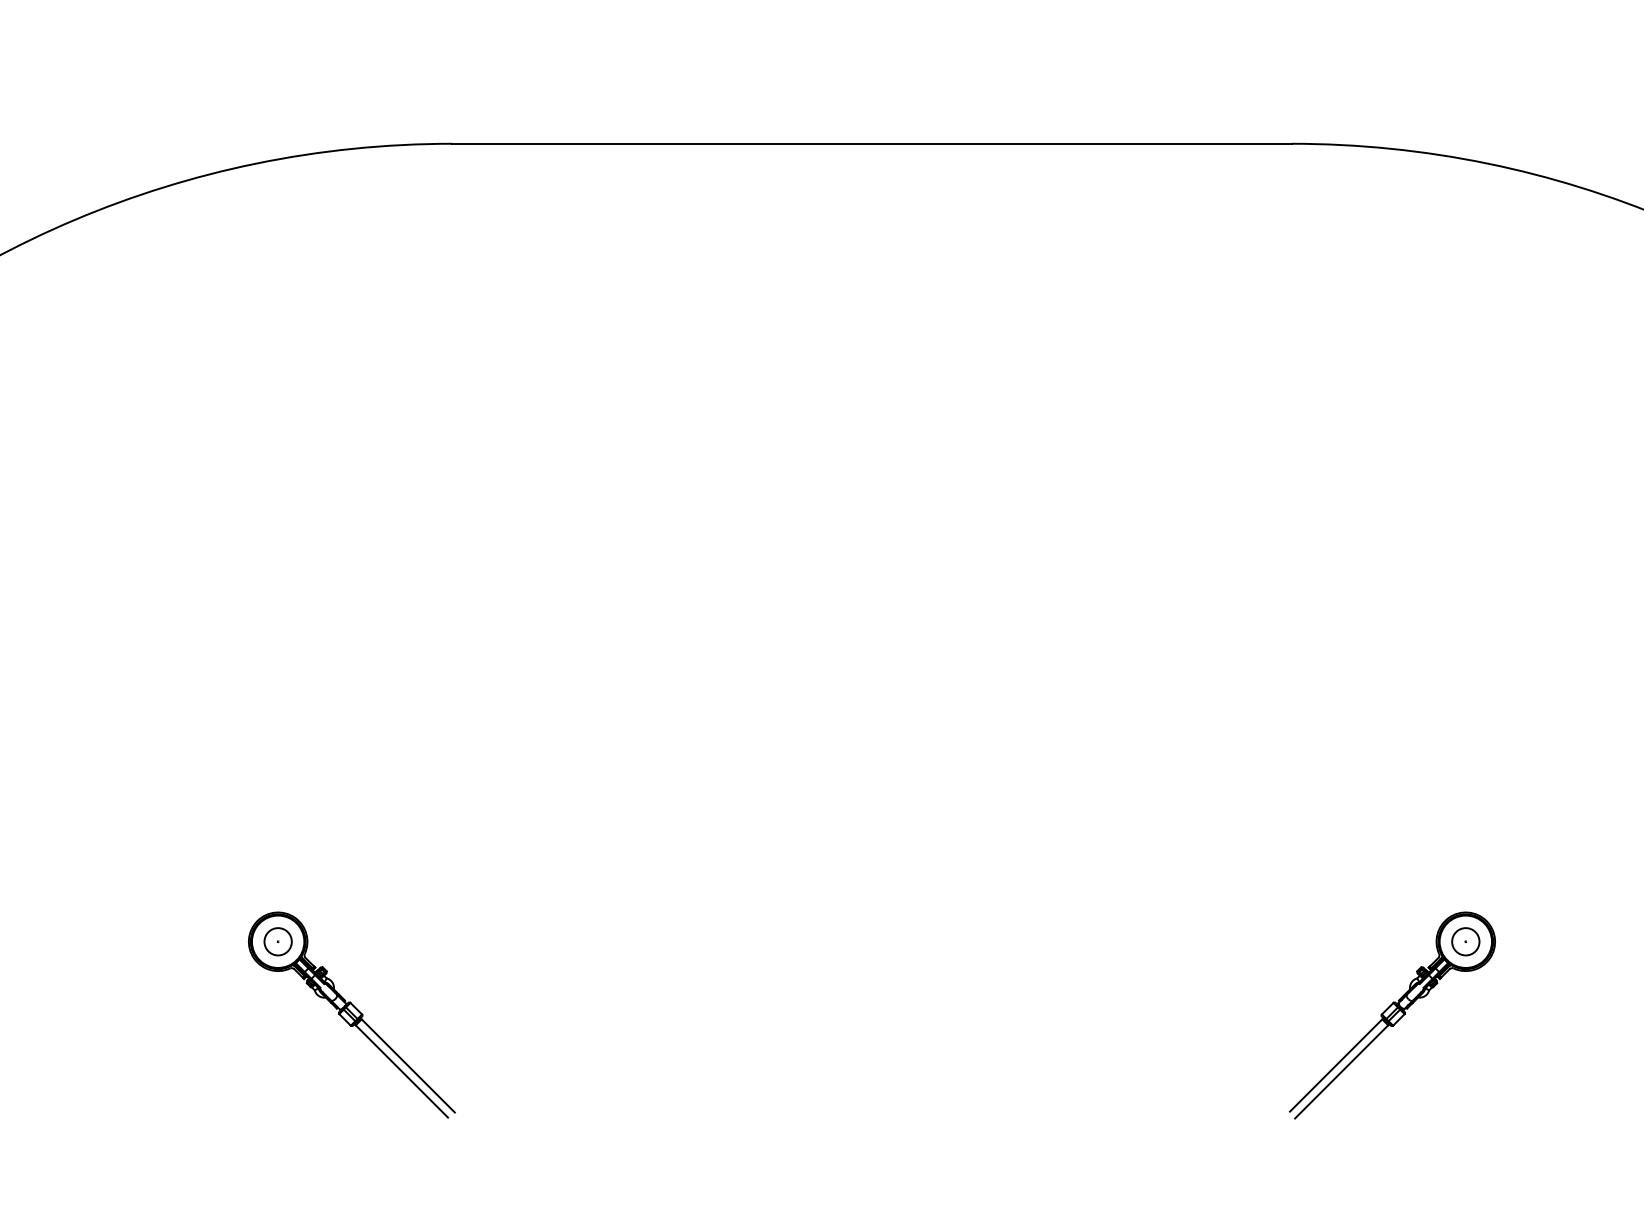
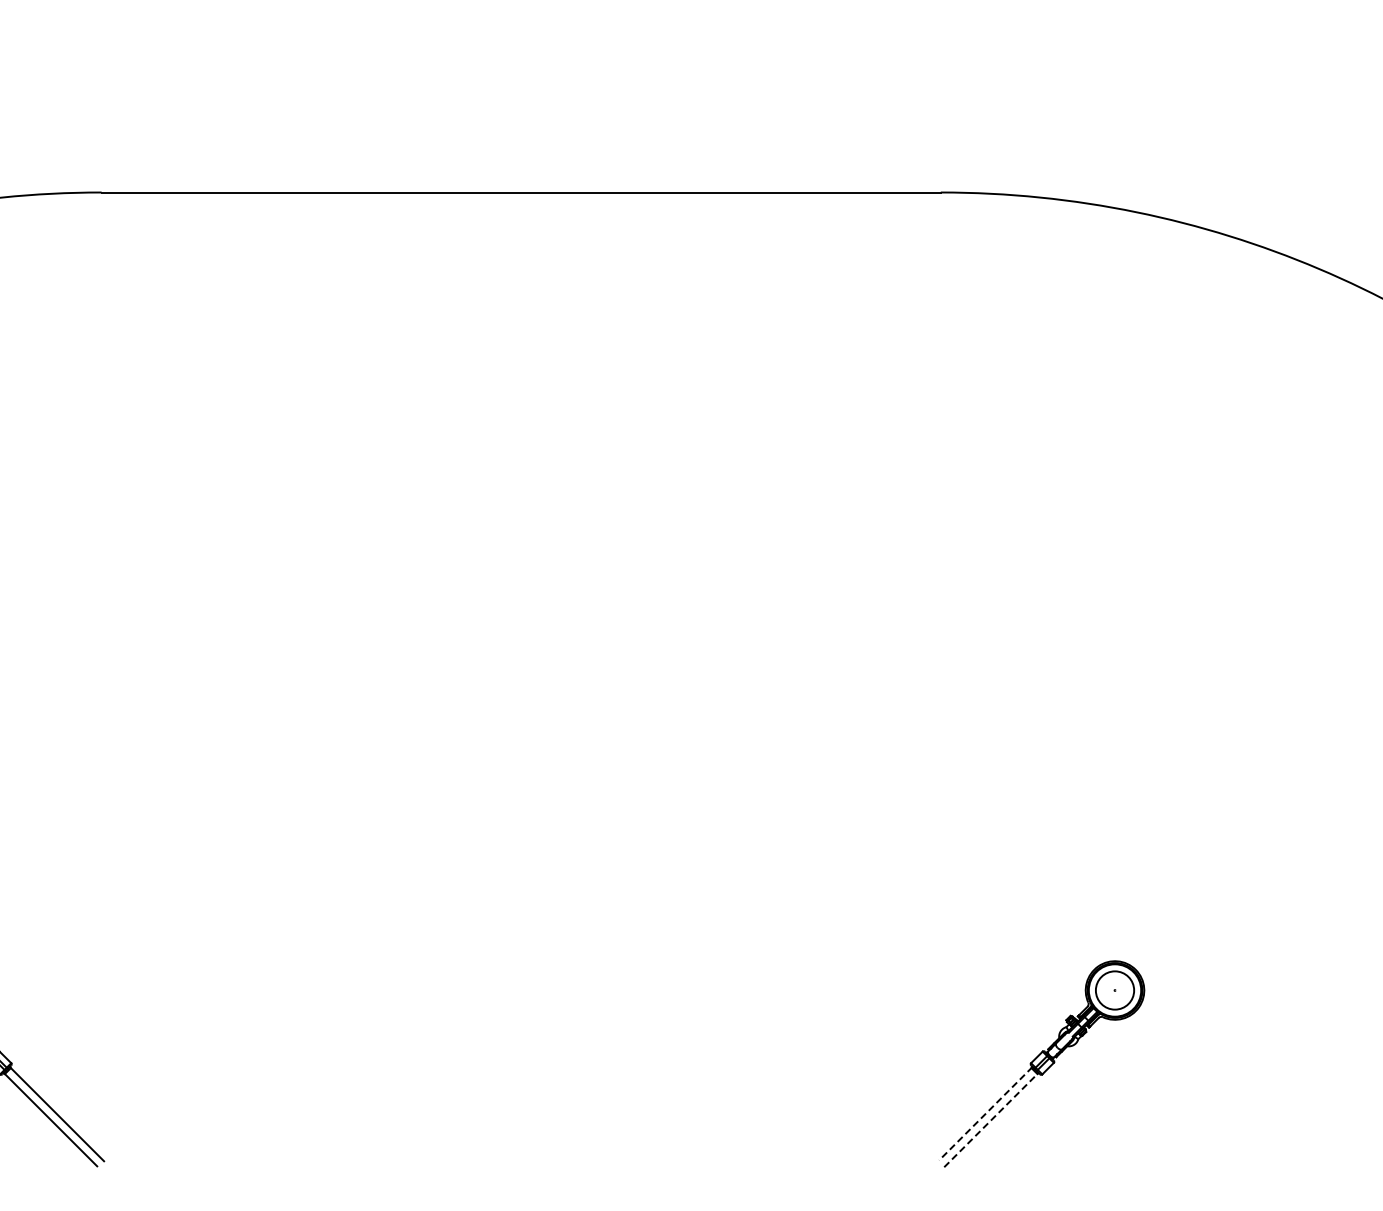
circle: (1465, 941) -> (1114, 990), size x1.4
line: (1336, 1065) -> (985, 1114), solid -> dashed
line: (1342, 1071) -> (991, 1120), solid -> dashed

